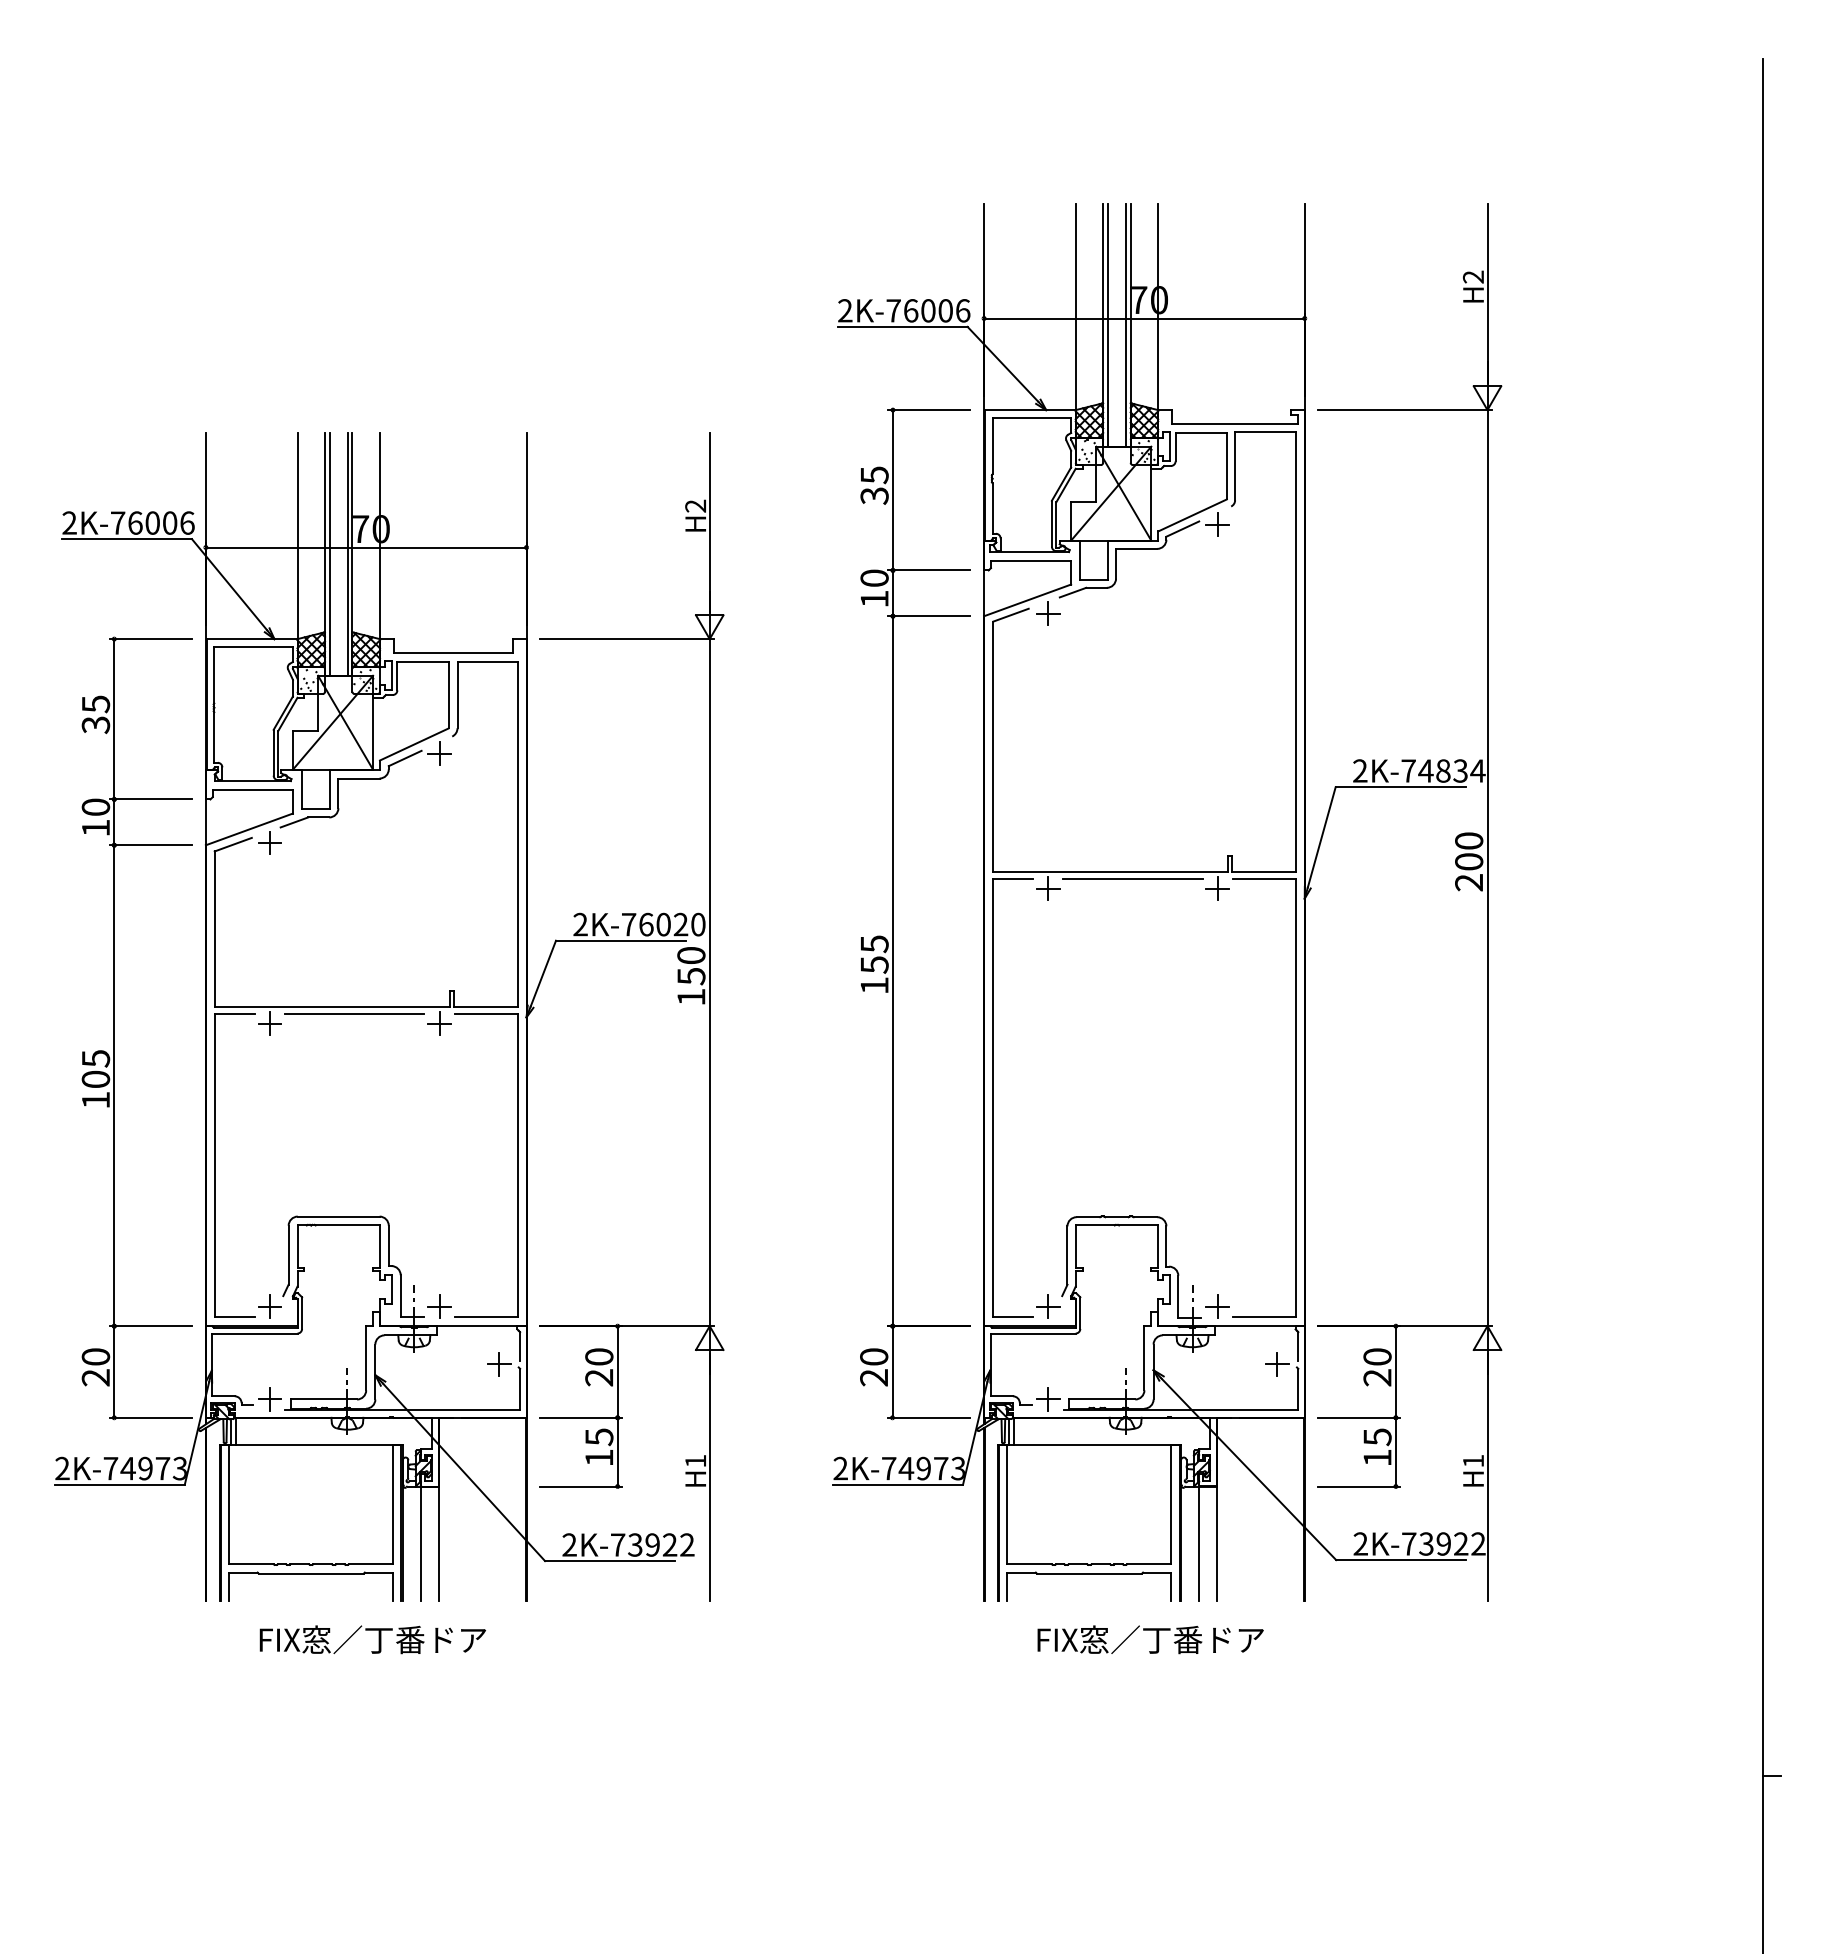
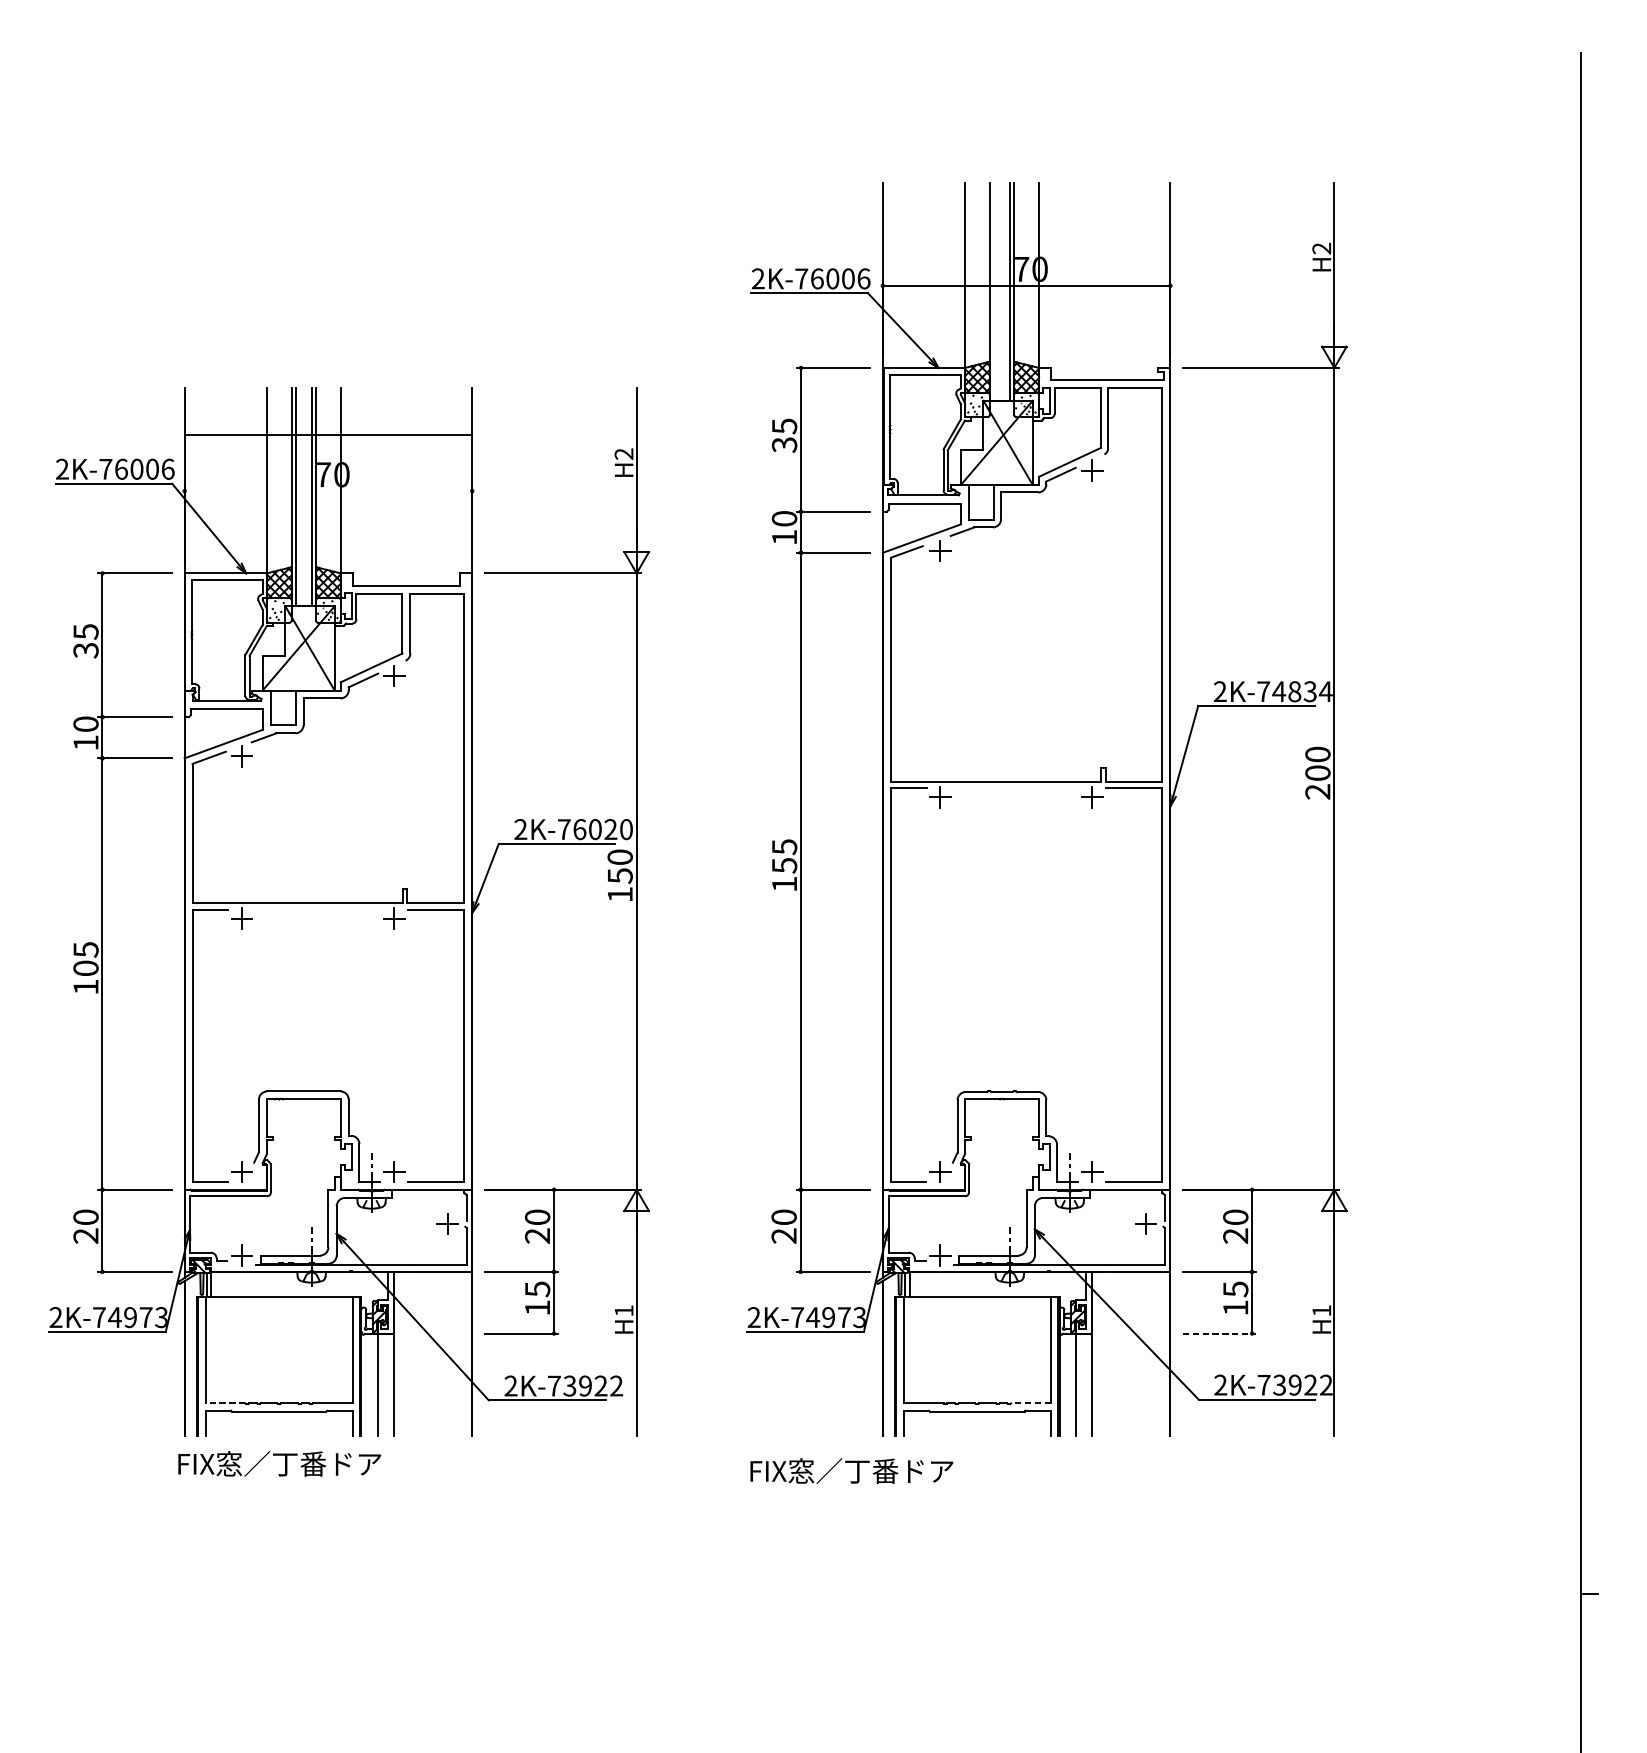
line: (1107, 324) -> (993, 291), removed
line: (365, 547) -> (327, 434), moved
line: (1132, 878) -> (1015, 788), removed
line: (354, 1014) -> (317, 910), removed
line: (1359, 1486) -> (1219, 1333), solid -> dashed
line: (250, 1564) -> (224, 1403), solid -> dashed
line: (1148, 1564) -> (1030, 1403), solid -> dashed
text: (372, 1639) -> (279, 1463), moved
text: (1150, 1639) -> (851, 1470), moved

